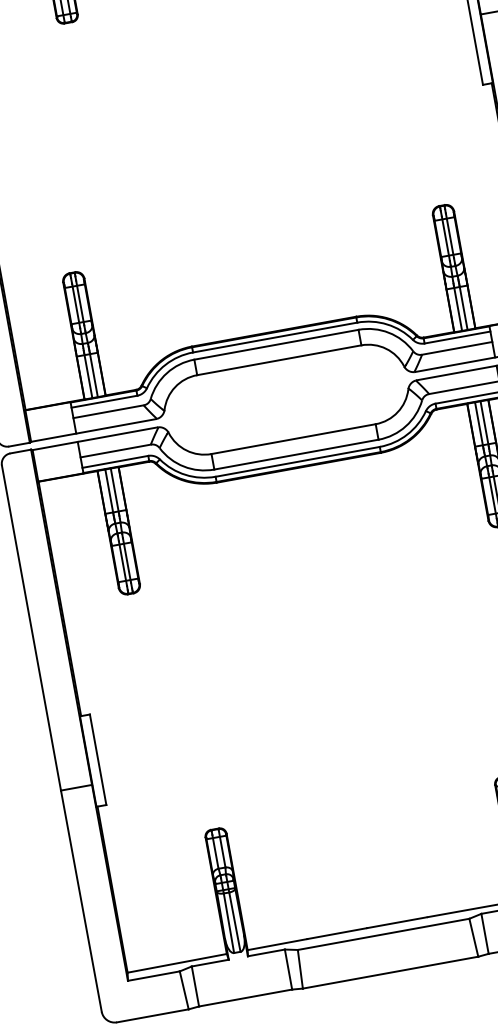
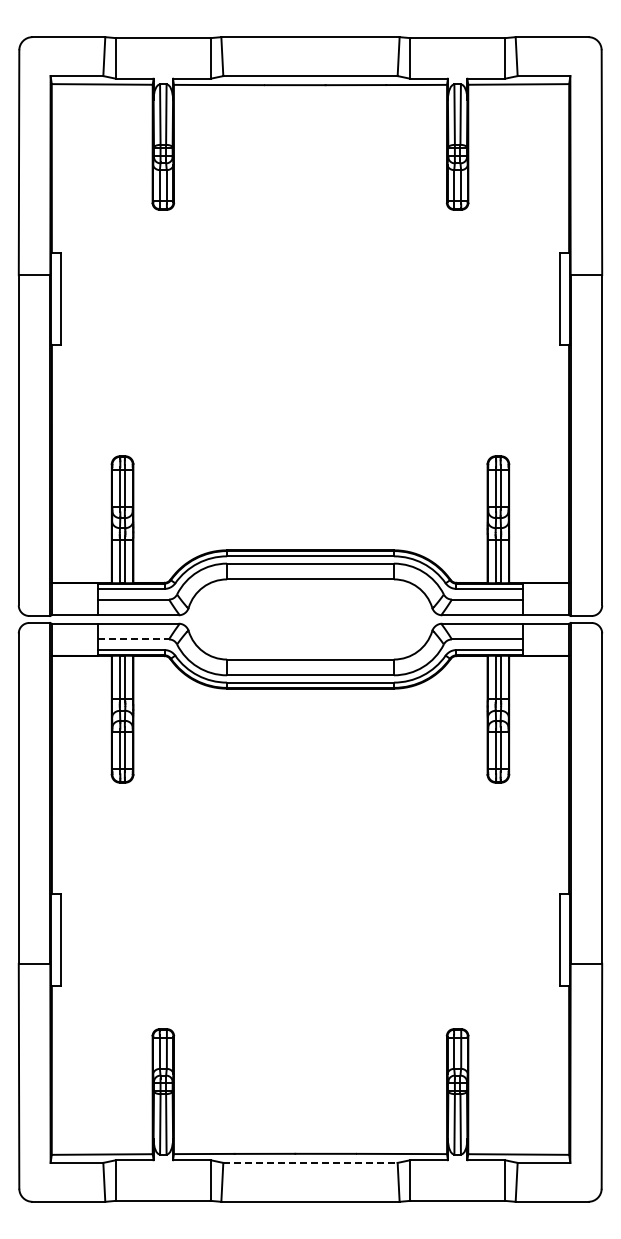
line: (115, 451) -> (133, 639), solid -> dashed
line: (383, 933) -> (310, 1162), solid -> dashed

